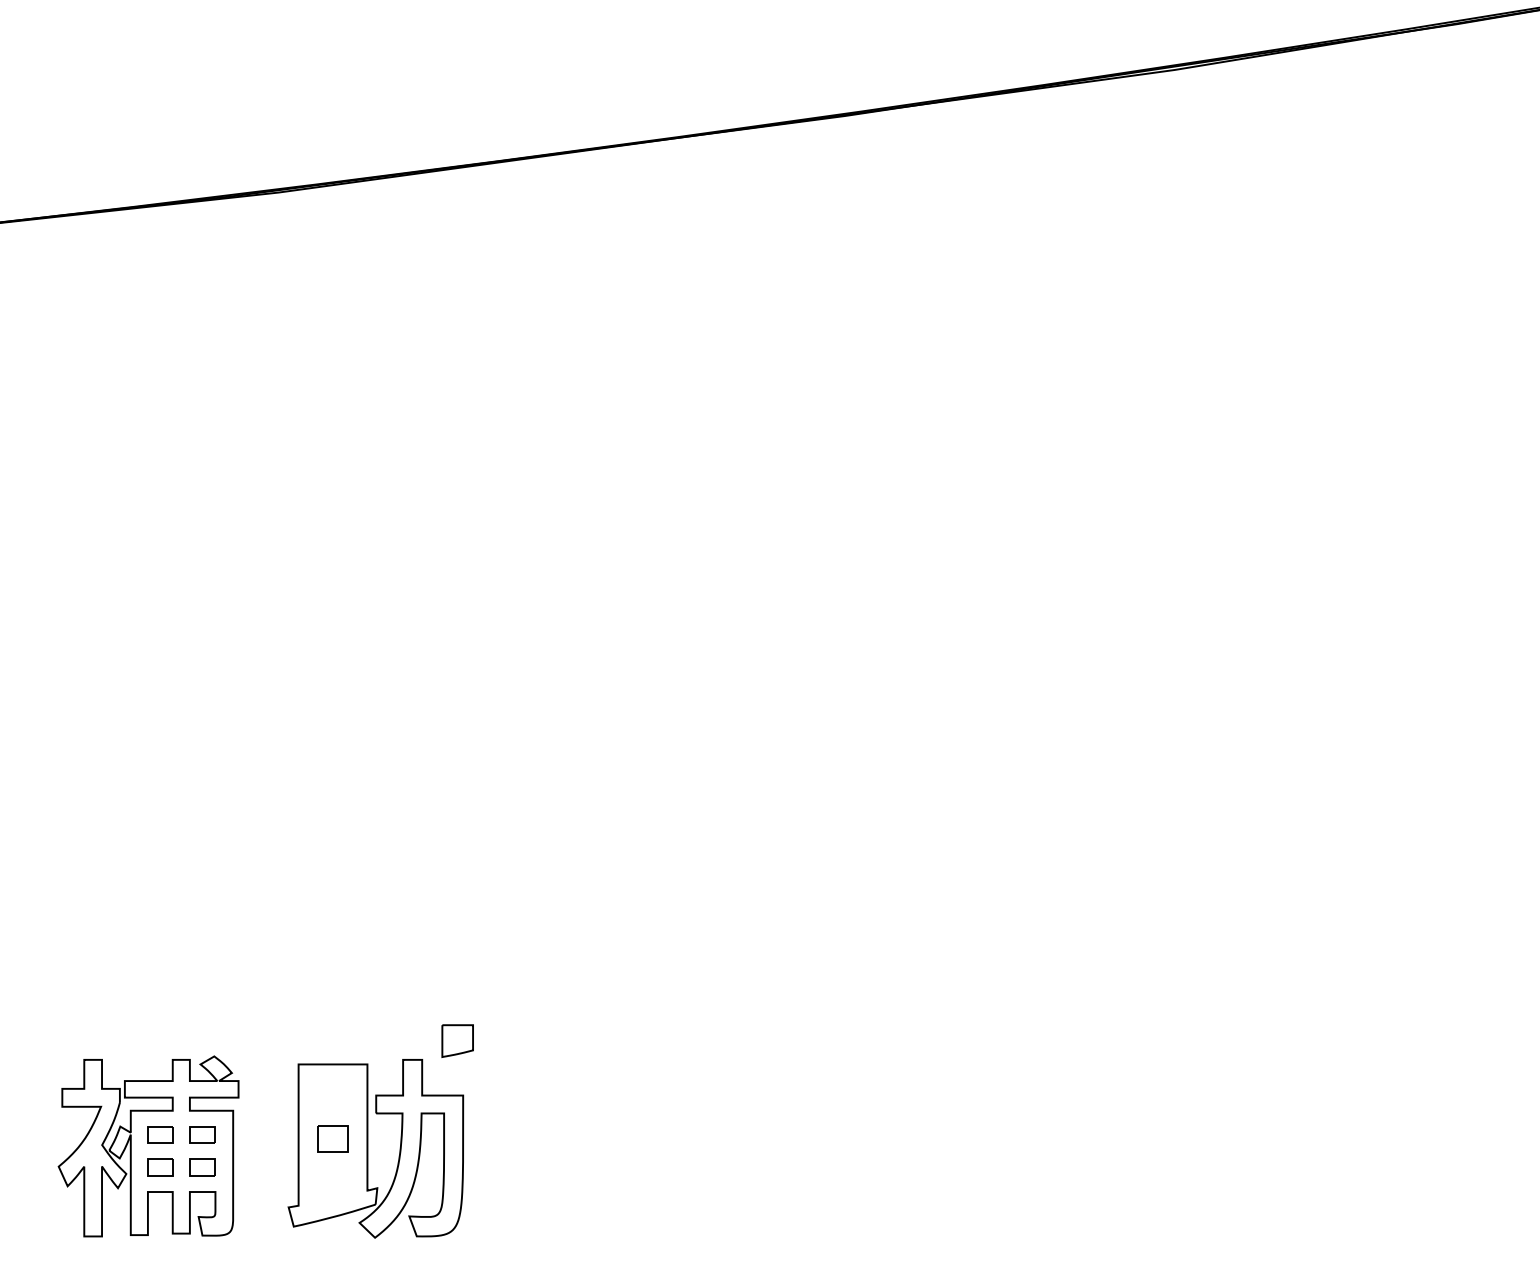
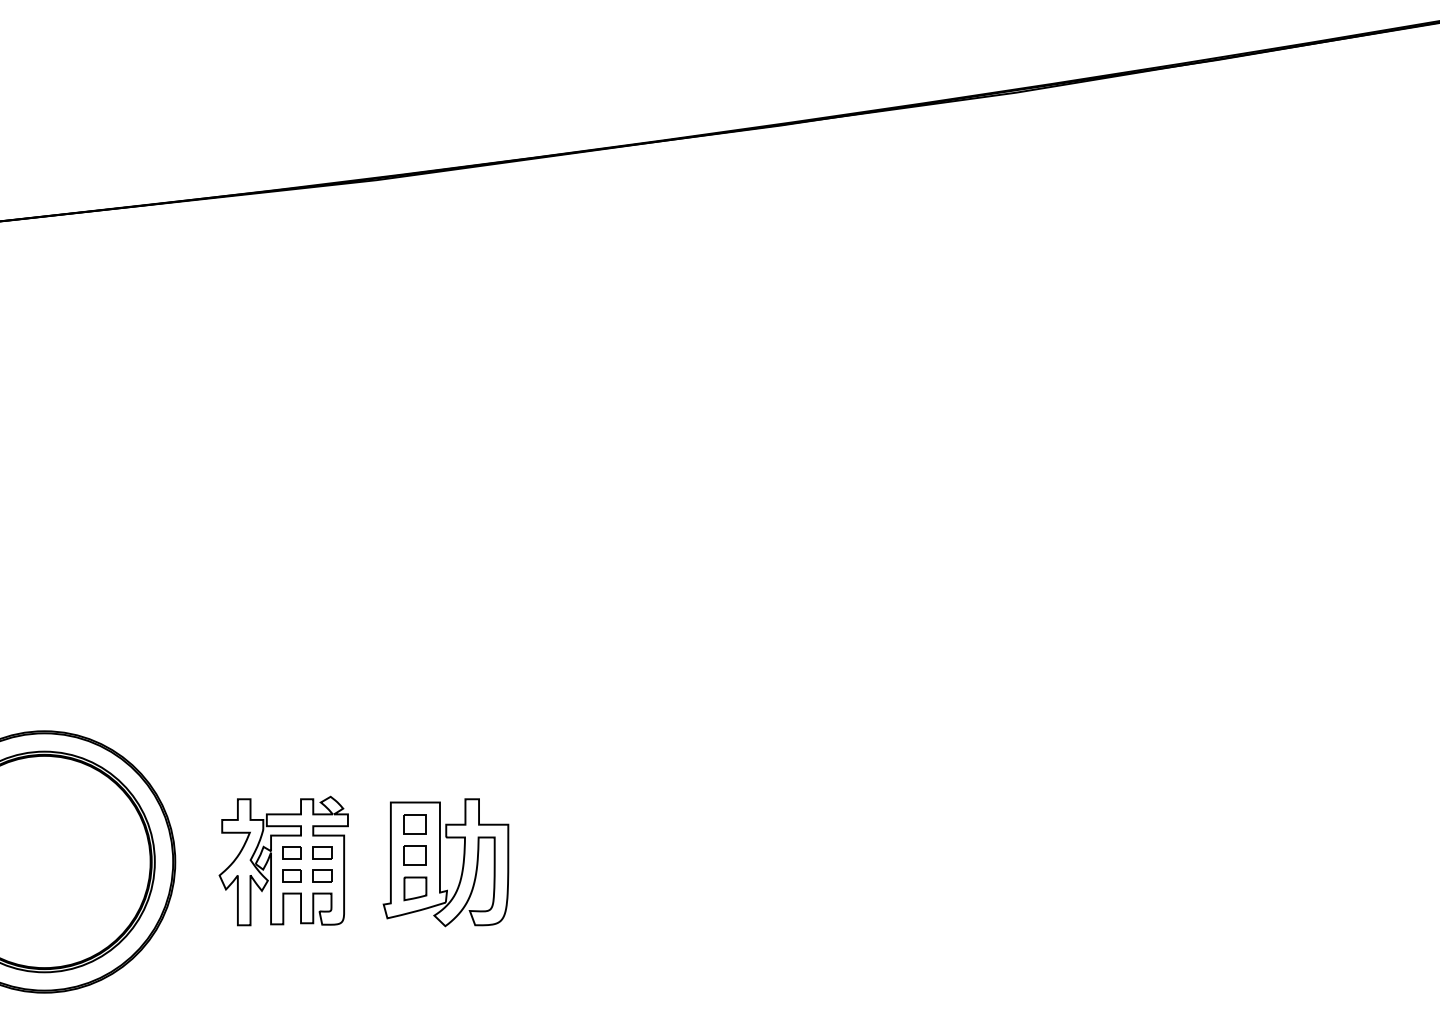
part: (457, 1040) -> (415, 888), moved
part: (331, 1095) -> (414, 824), added

